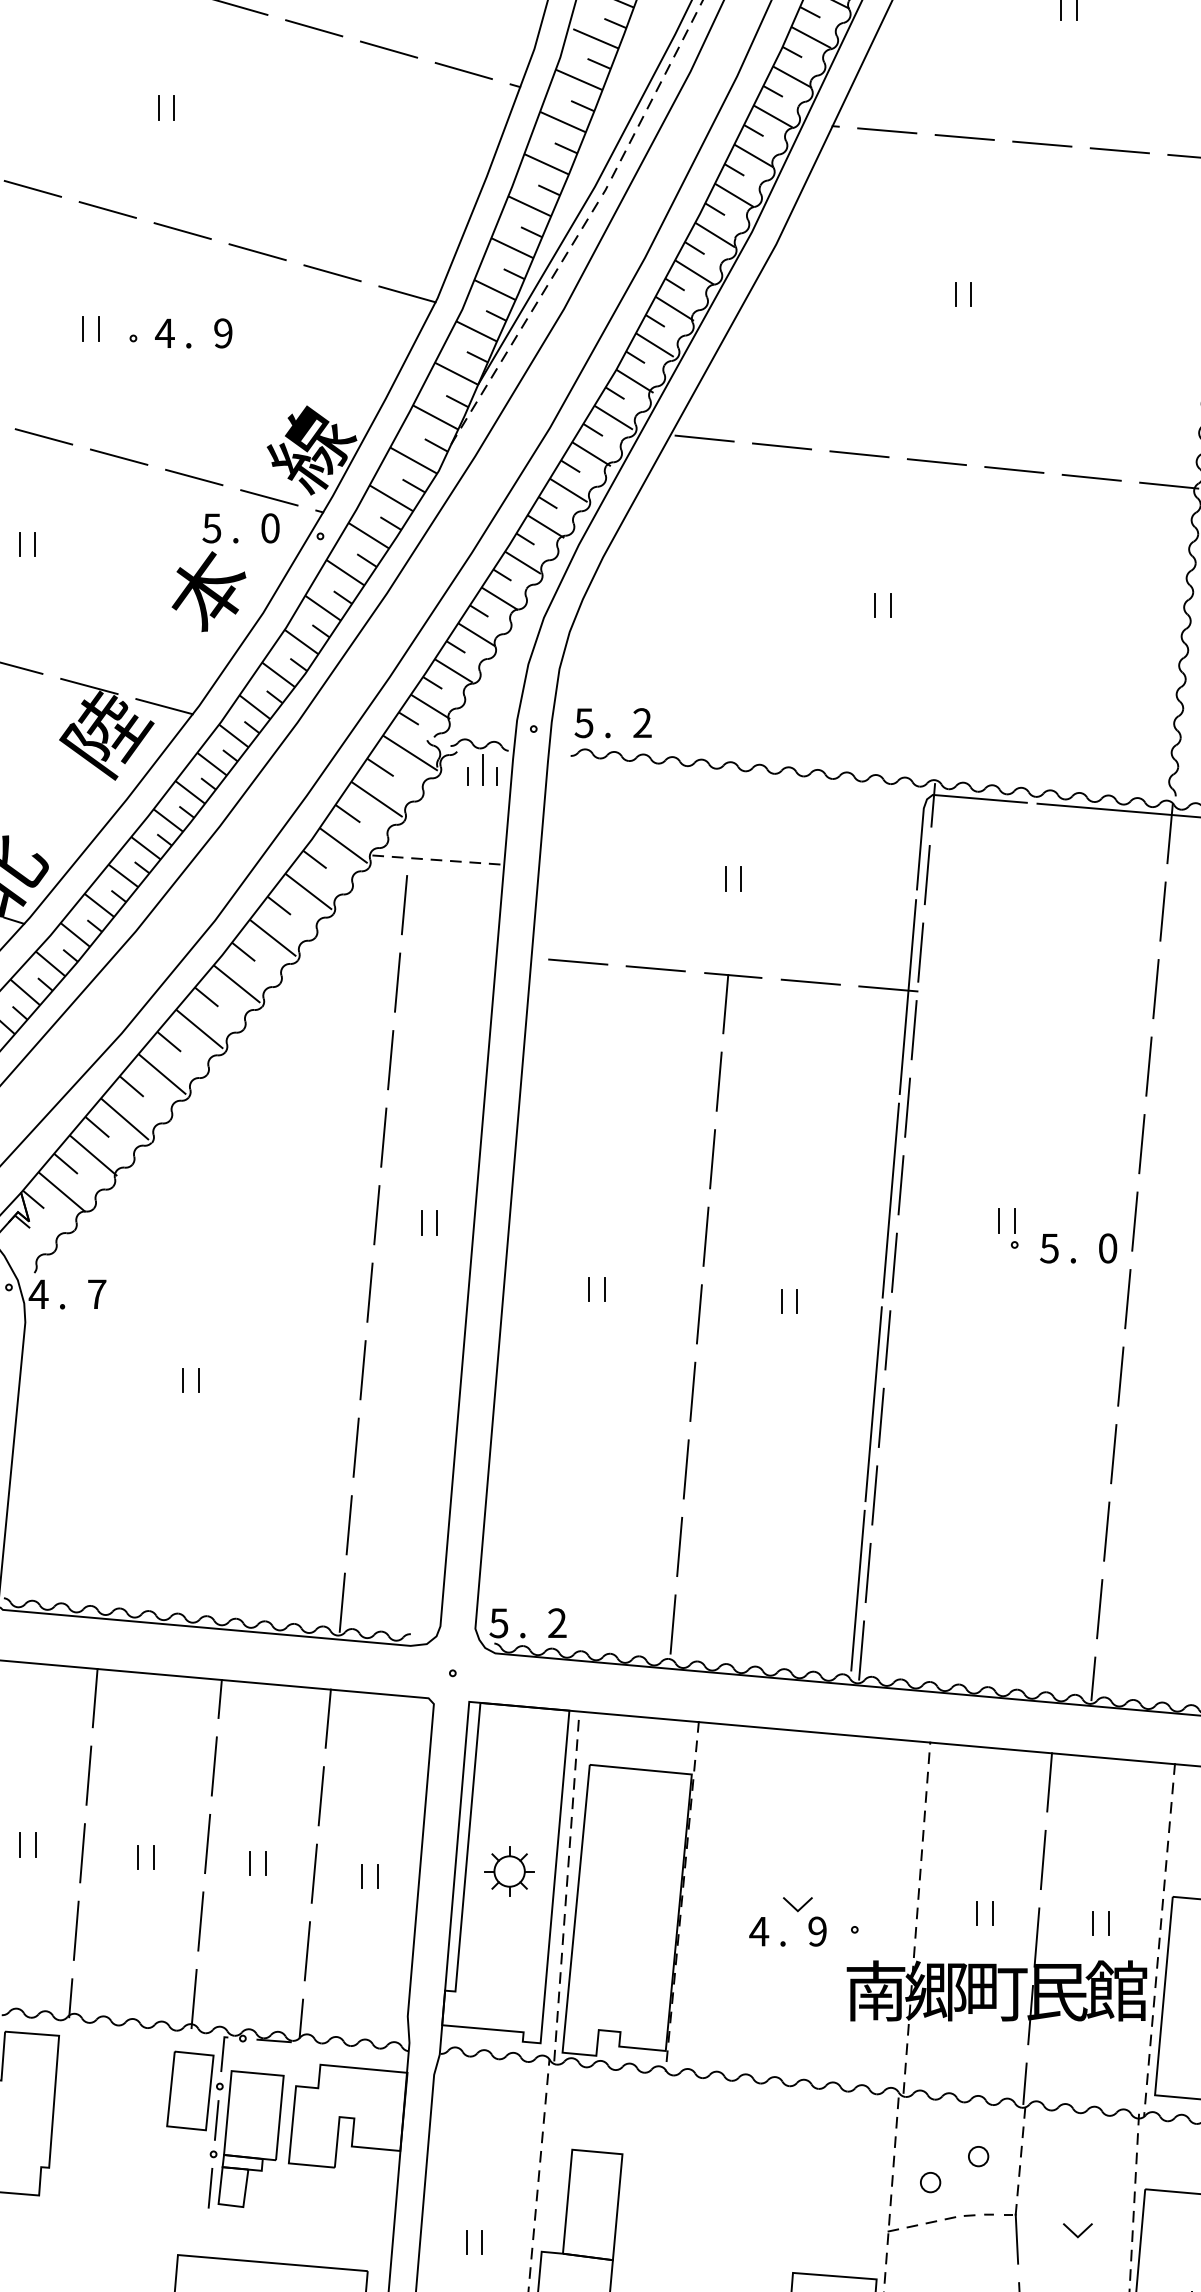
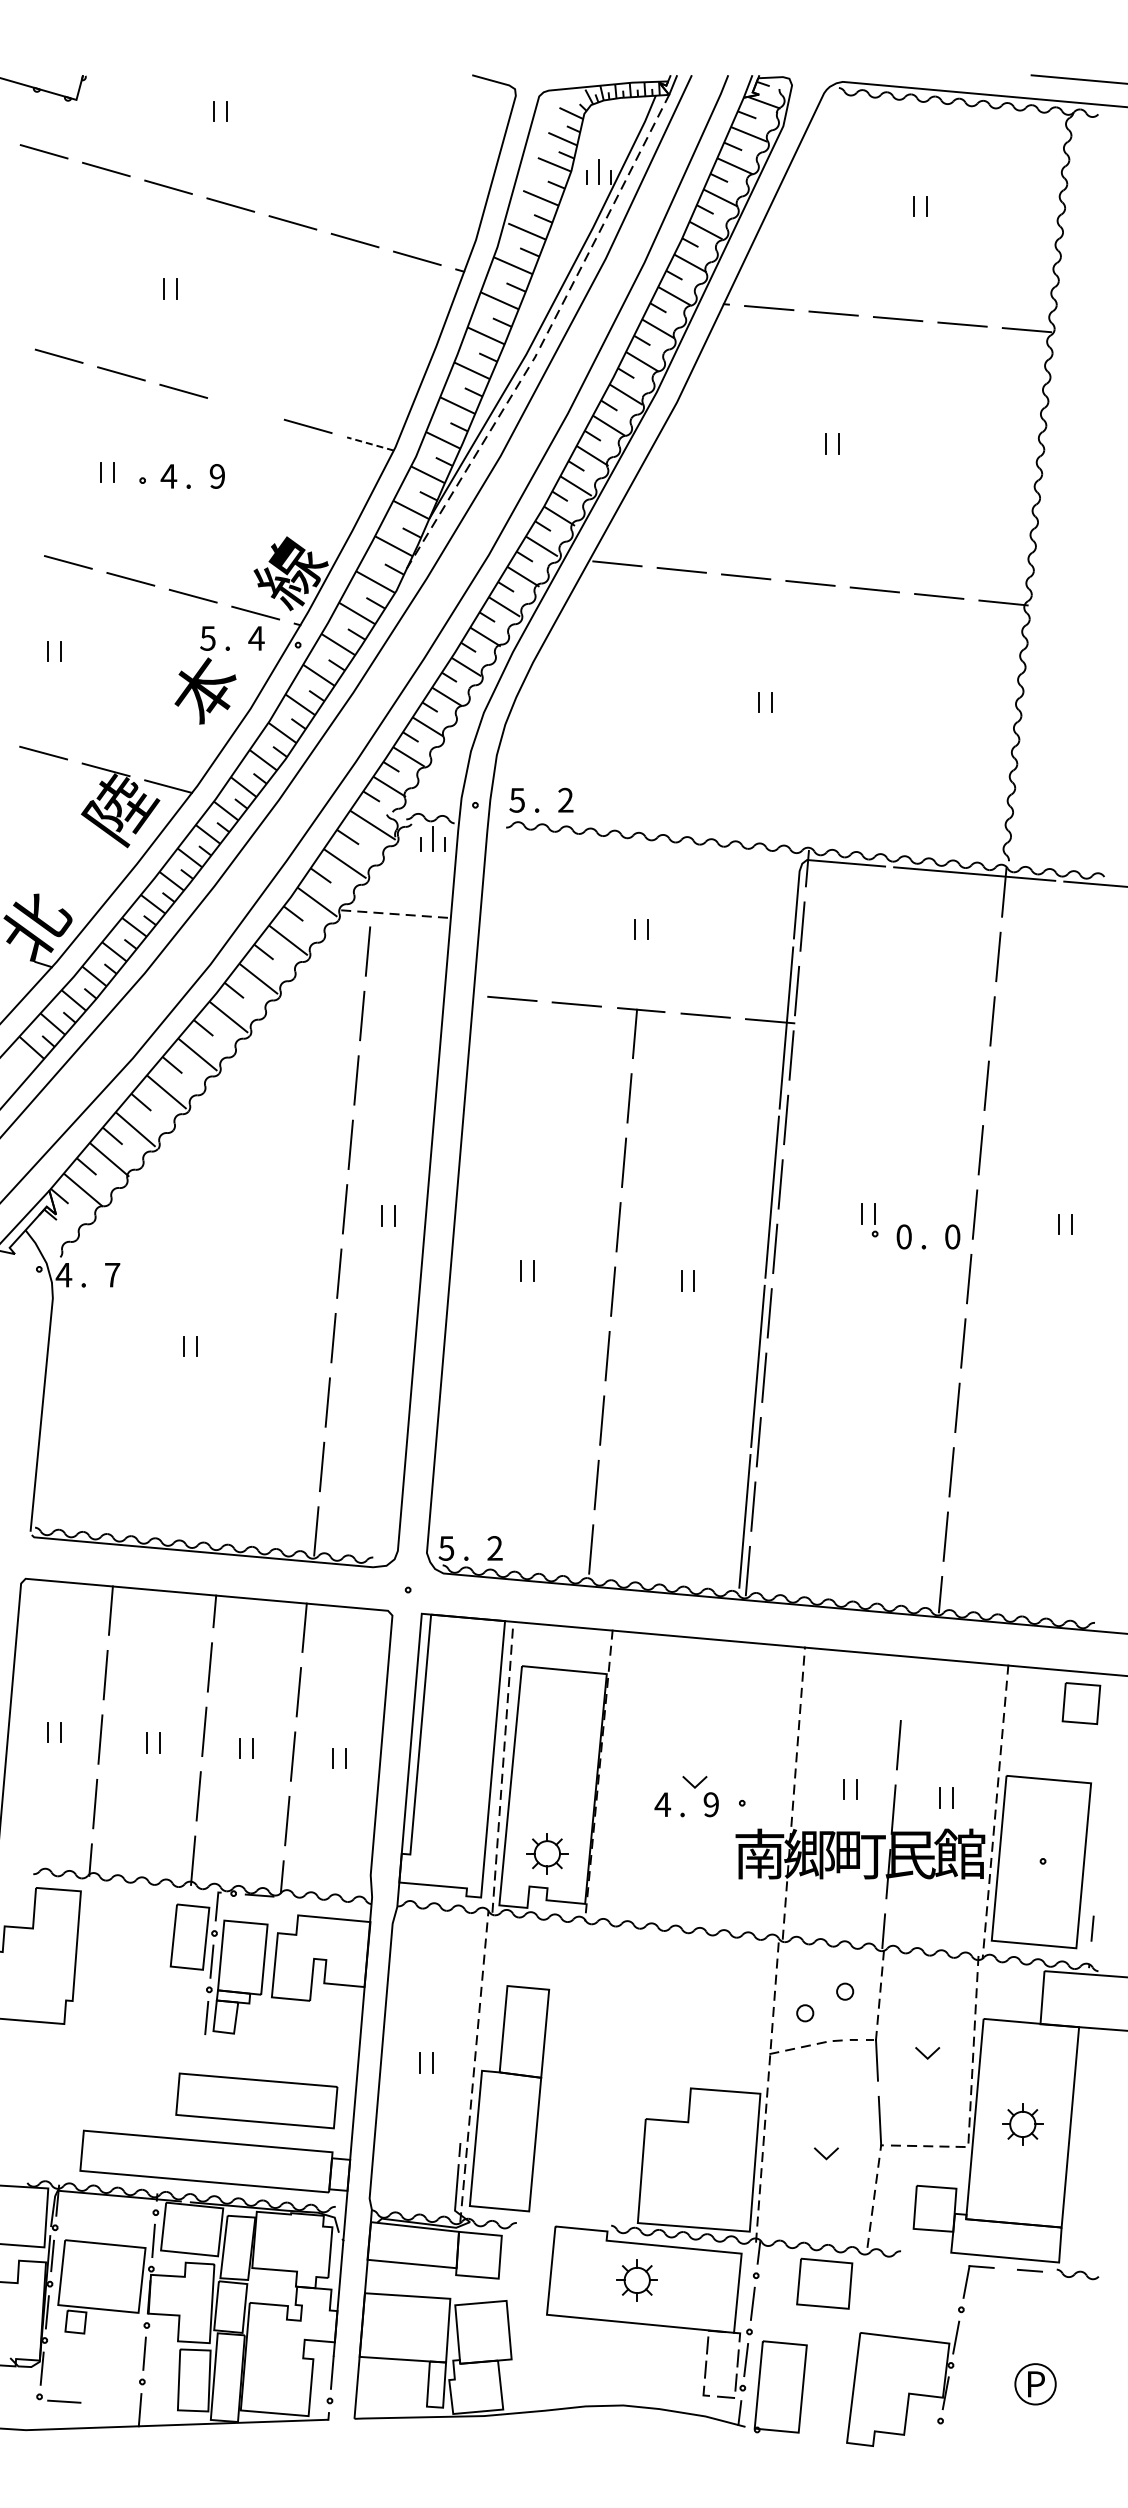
line: (257, 251) -> (245, 408), removed
line: (406, 293) -> (369, 443), solid -> dashed
text: (270, 528) -> (256, 638), 0 -> 4
text: (1048, 1247) -> (903, 1236), 5 -> 0
line: (1050, 1782) -> (904, 1680), removed
part: (509, 1871) -> (547, 1853), moved

